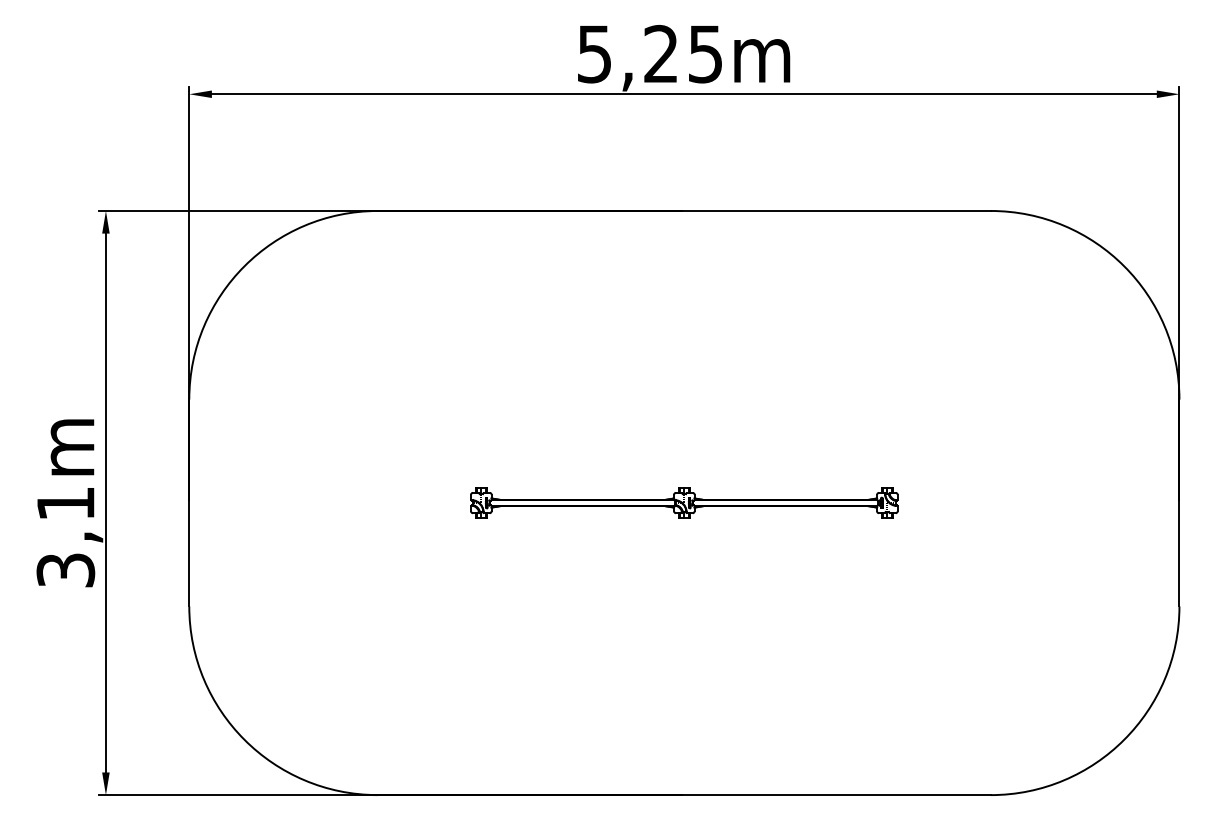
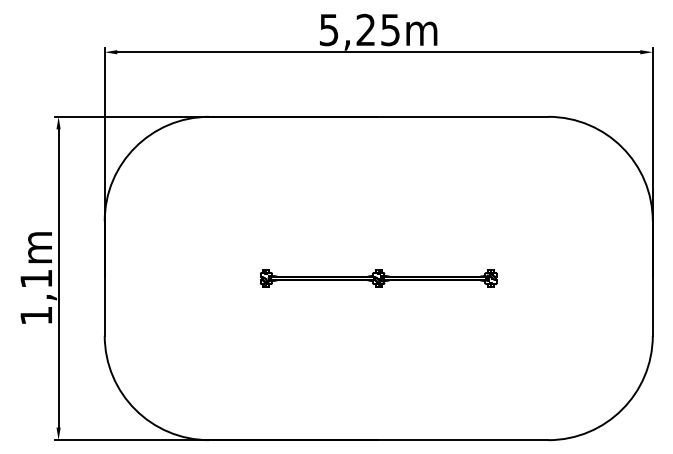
text: (66, 569) -> (36, 315), 3,1m -> 1,1m

